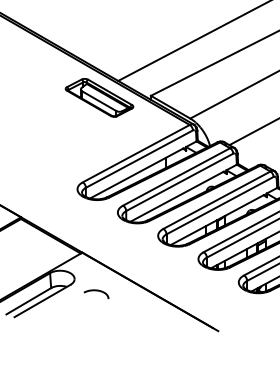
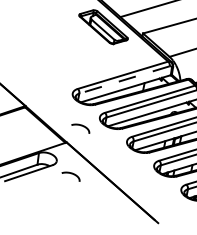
line: (139, 159) -> (124, 80), solid -> dashed
curve: (96, 228) -> (81, 126), added

